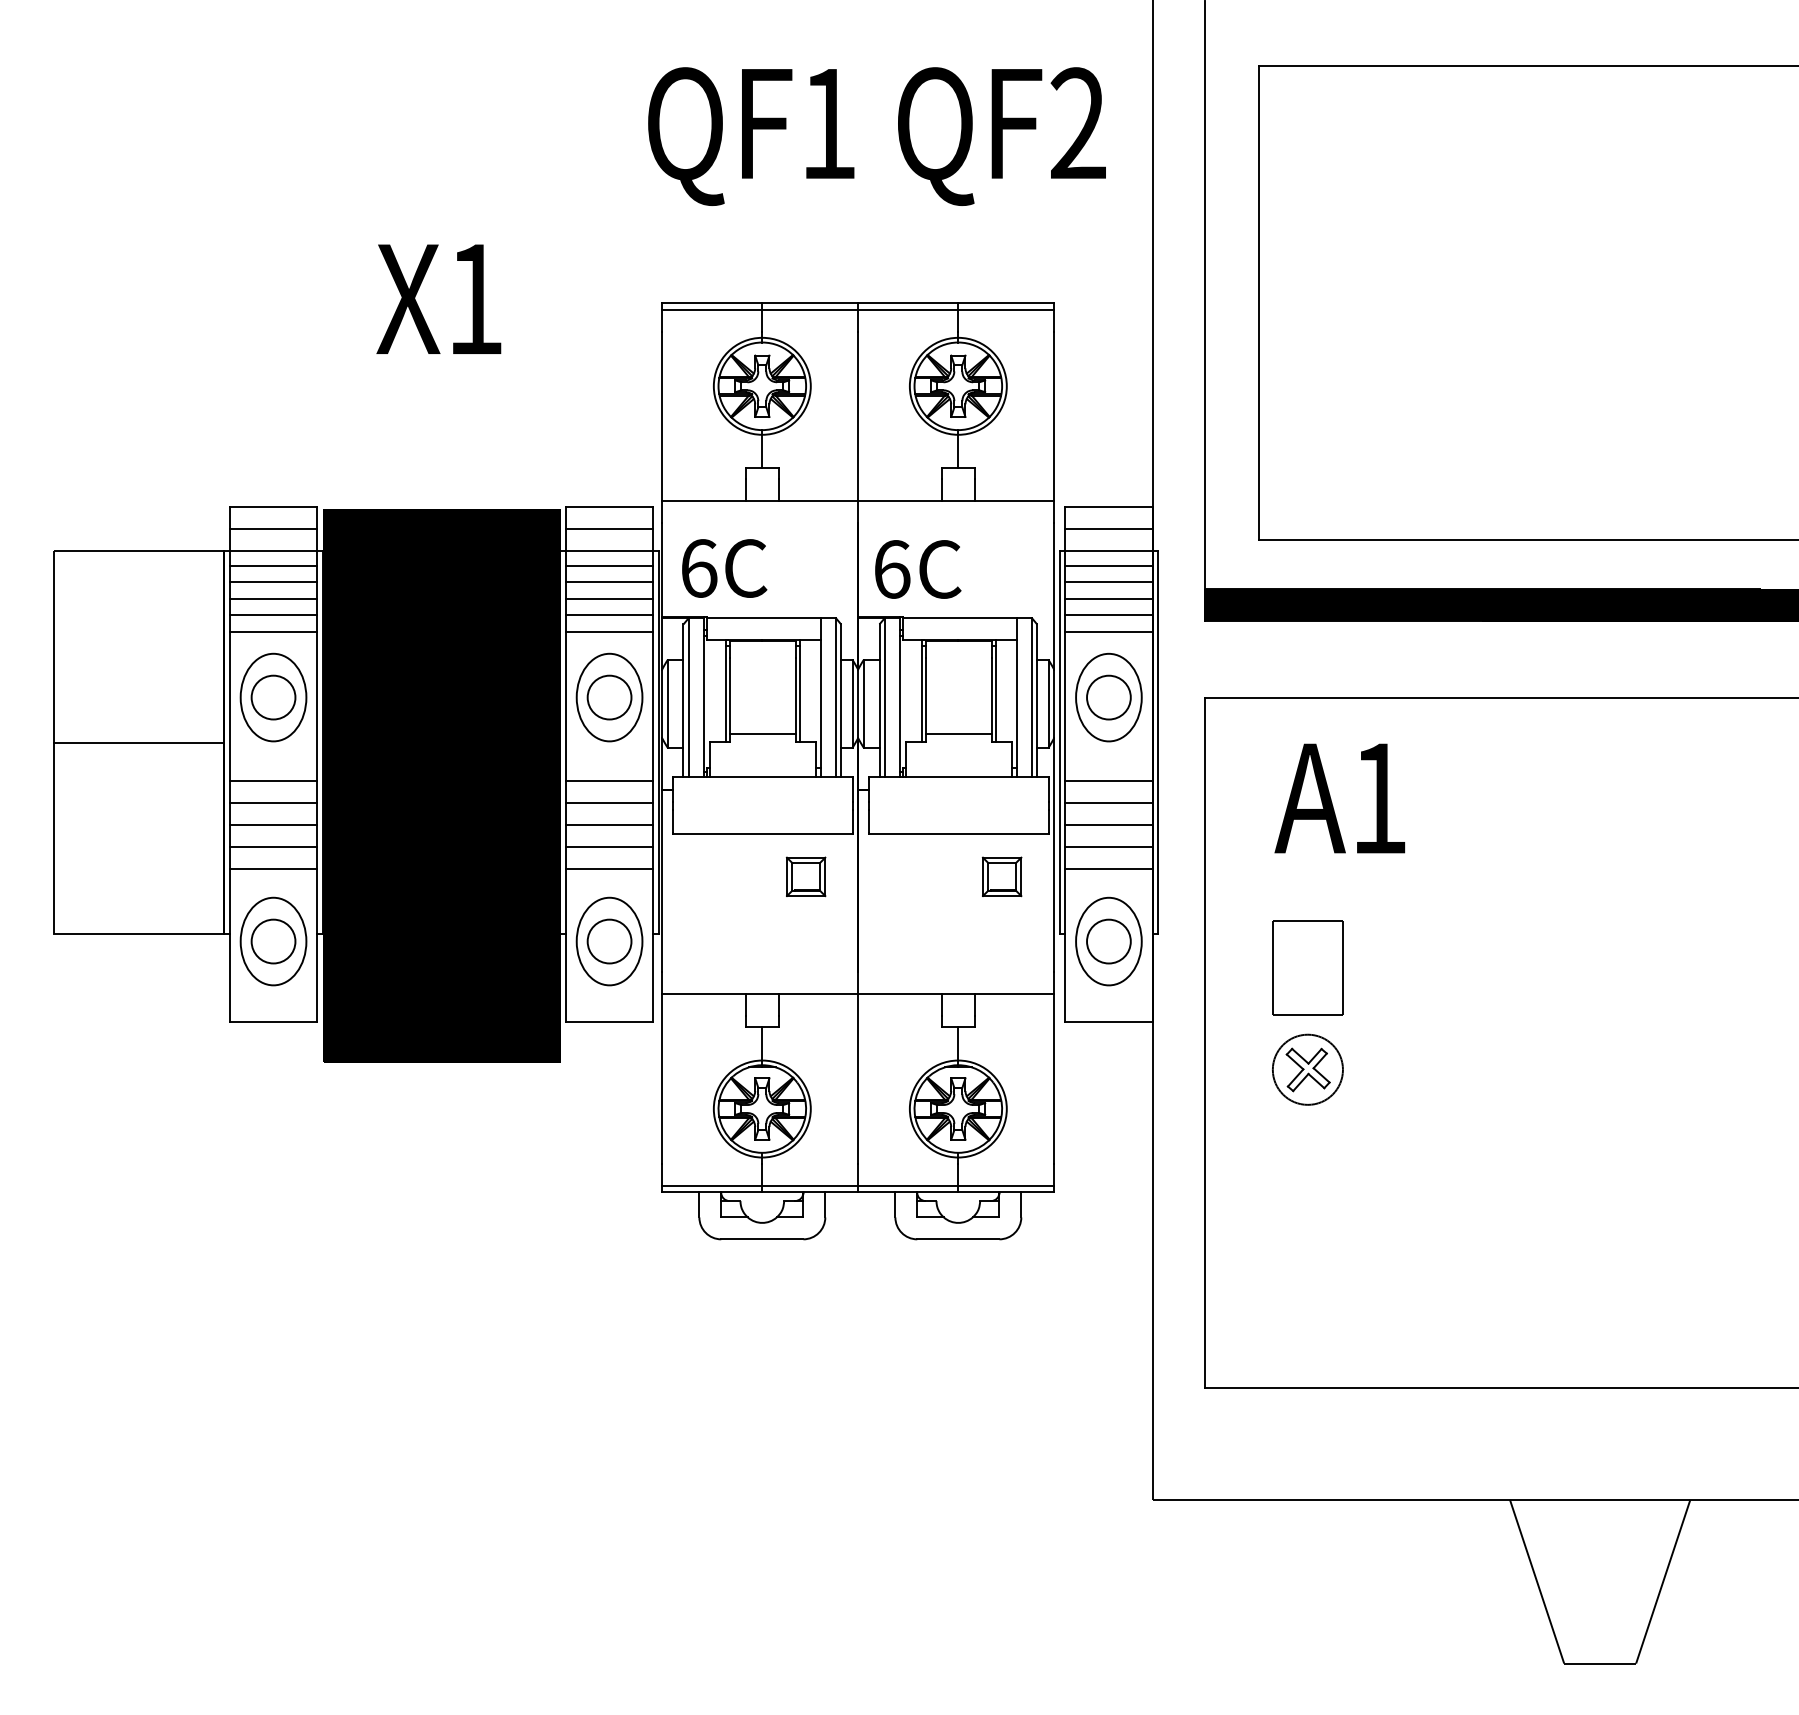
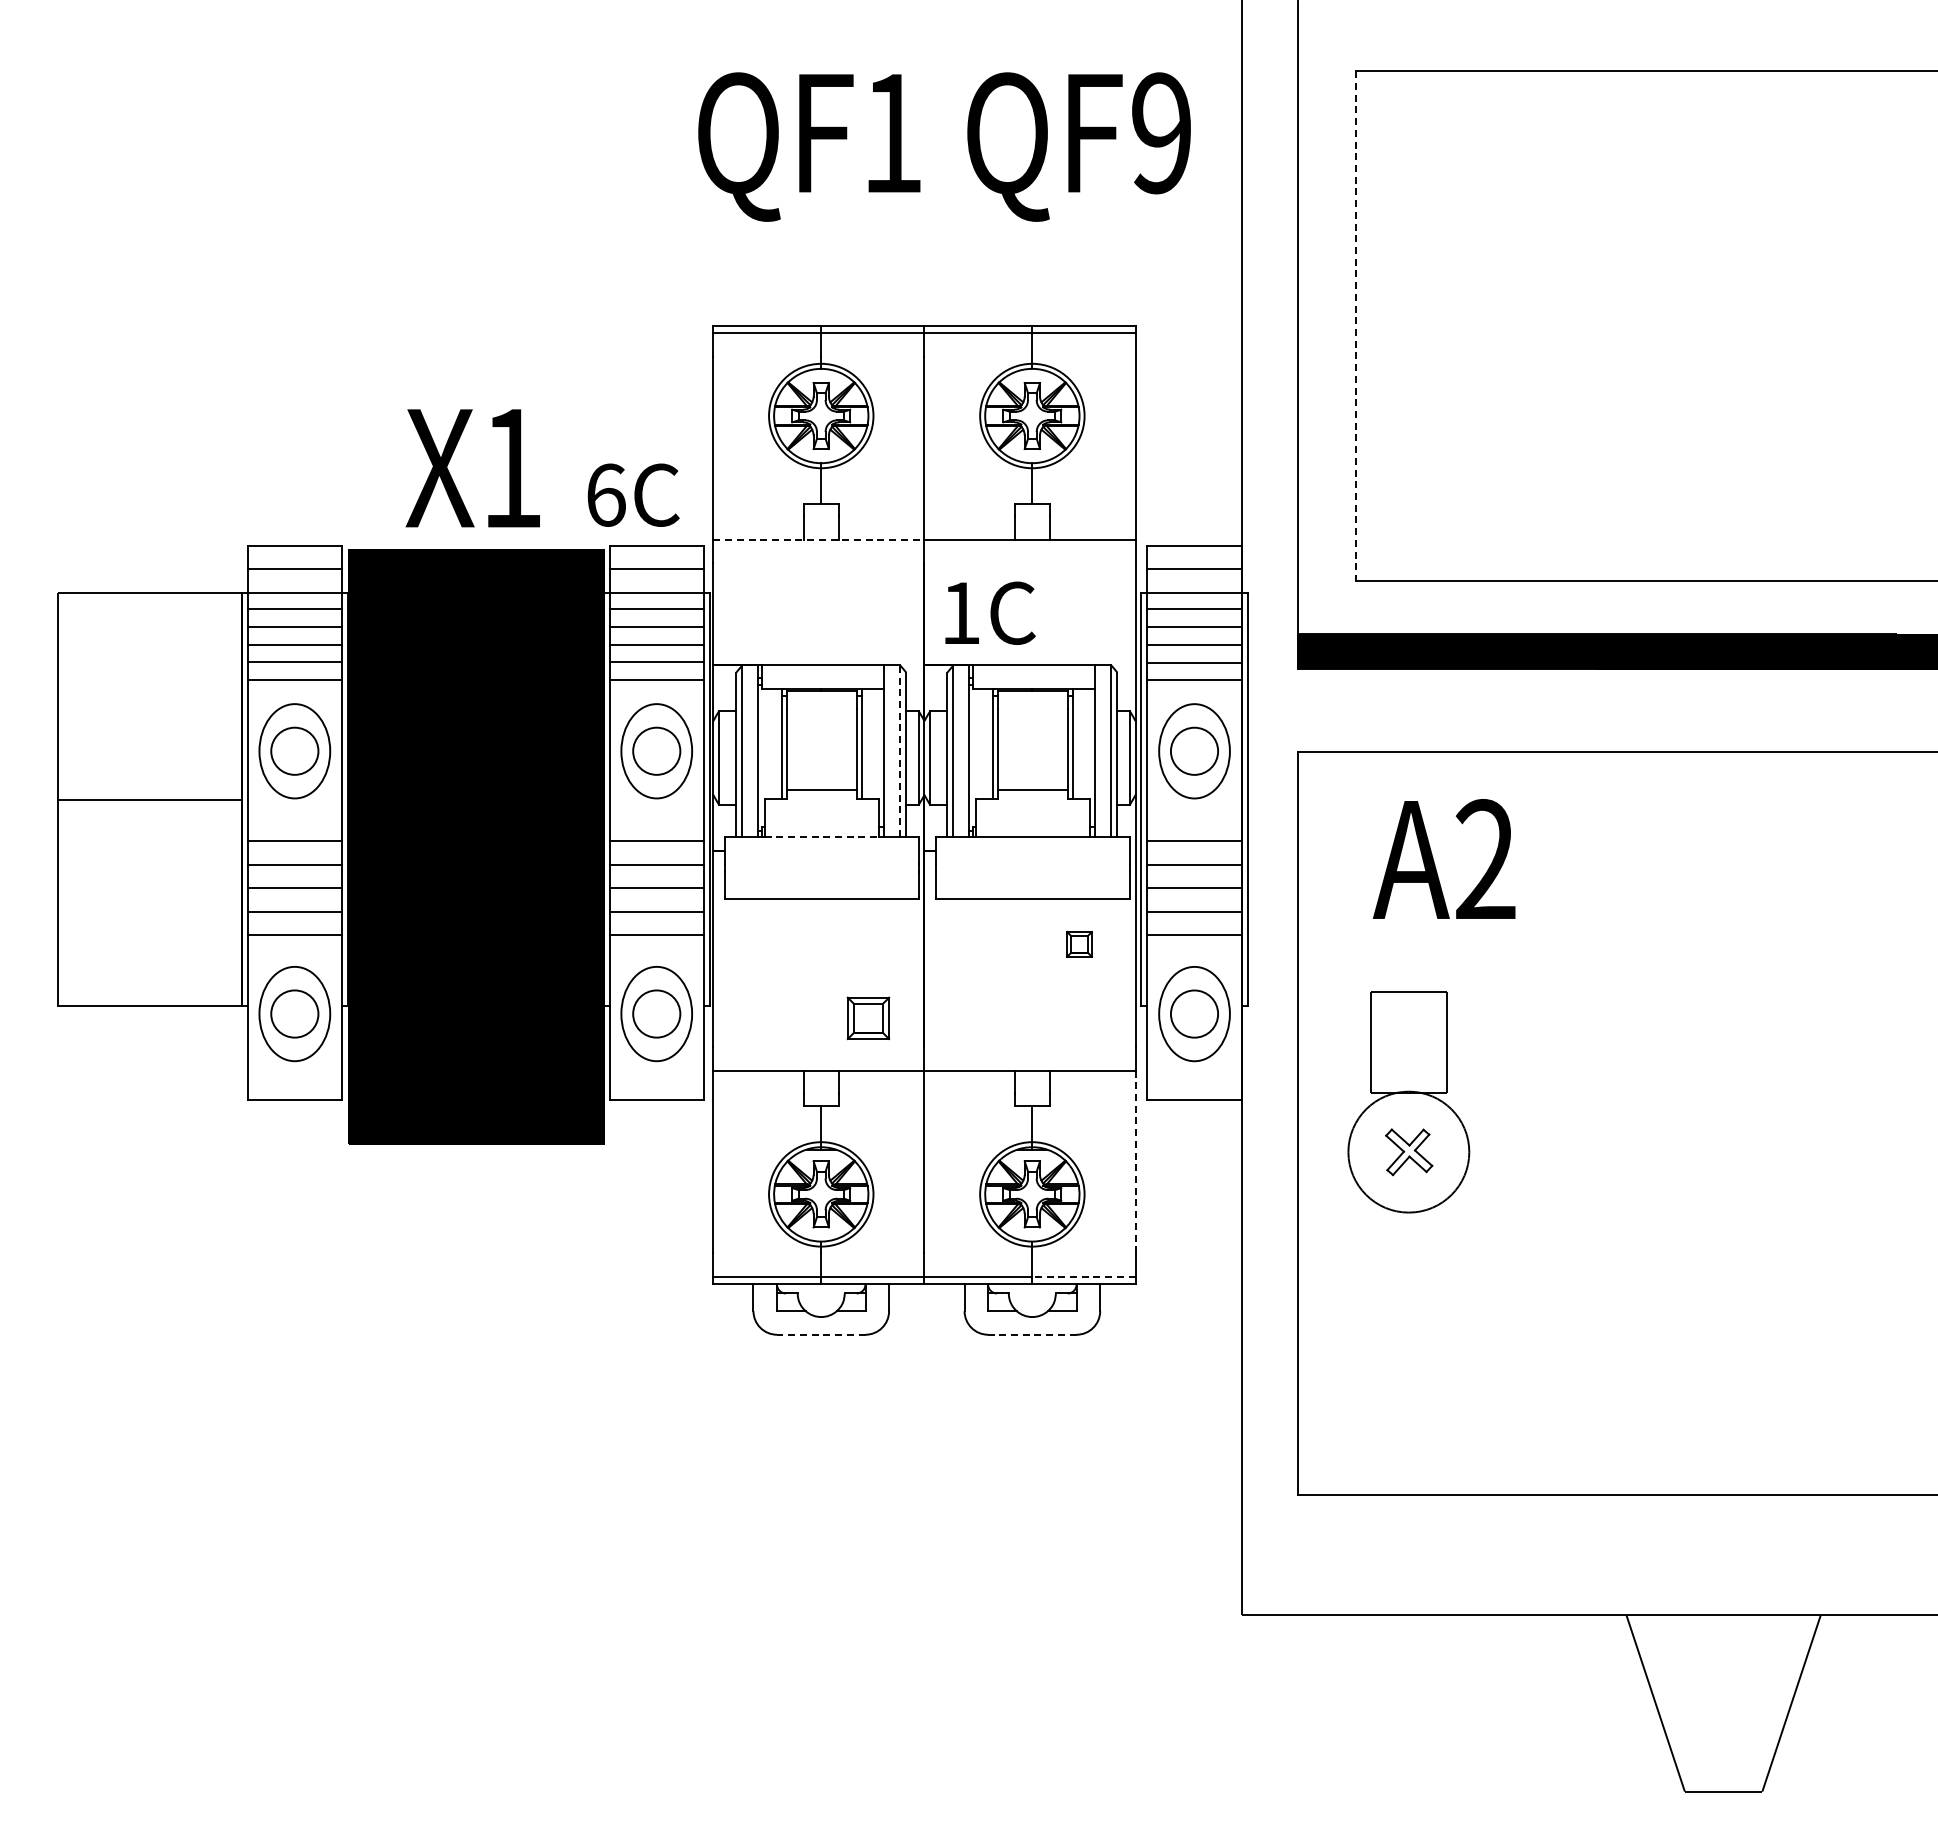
text: (1078, 123) -> (1161, 133), QF2 -> QF9
text: (438, 299) -> (472, 468), moved
line: (1259, 303) -> (1356, 326), solid -> dashed
line: (759, 500) -> (818, 539), solid -> dashed
text: (724, 567) -> (633, 494), moved
text: (892, 568) -> (961, 612), 6 -> 1
line: (835, 697) -> (900, 751), solid -> dashed
line: (763, 776) -> (822, 836), solid -> dashed
text: (1379, 797) -> (1485, 858), A1 -> A2
part: (806, 876) -> (868, 1017), moved
part: (1002, 876) -> (1079, 944), size x0.6
circle: (1307, 1069) -> (1408, 1151), size x1.6
line: (1054, 1079) -> (1135, 1162), solid -> dashed
line: (1005, 1185) -> (1083, 1276), solid -> dashed
line: (761, 1239) -> (820, 1334), solid -> dashed
line: (957, 1239) -> (1031, 1334), solid -> dashed

